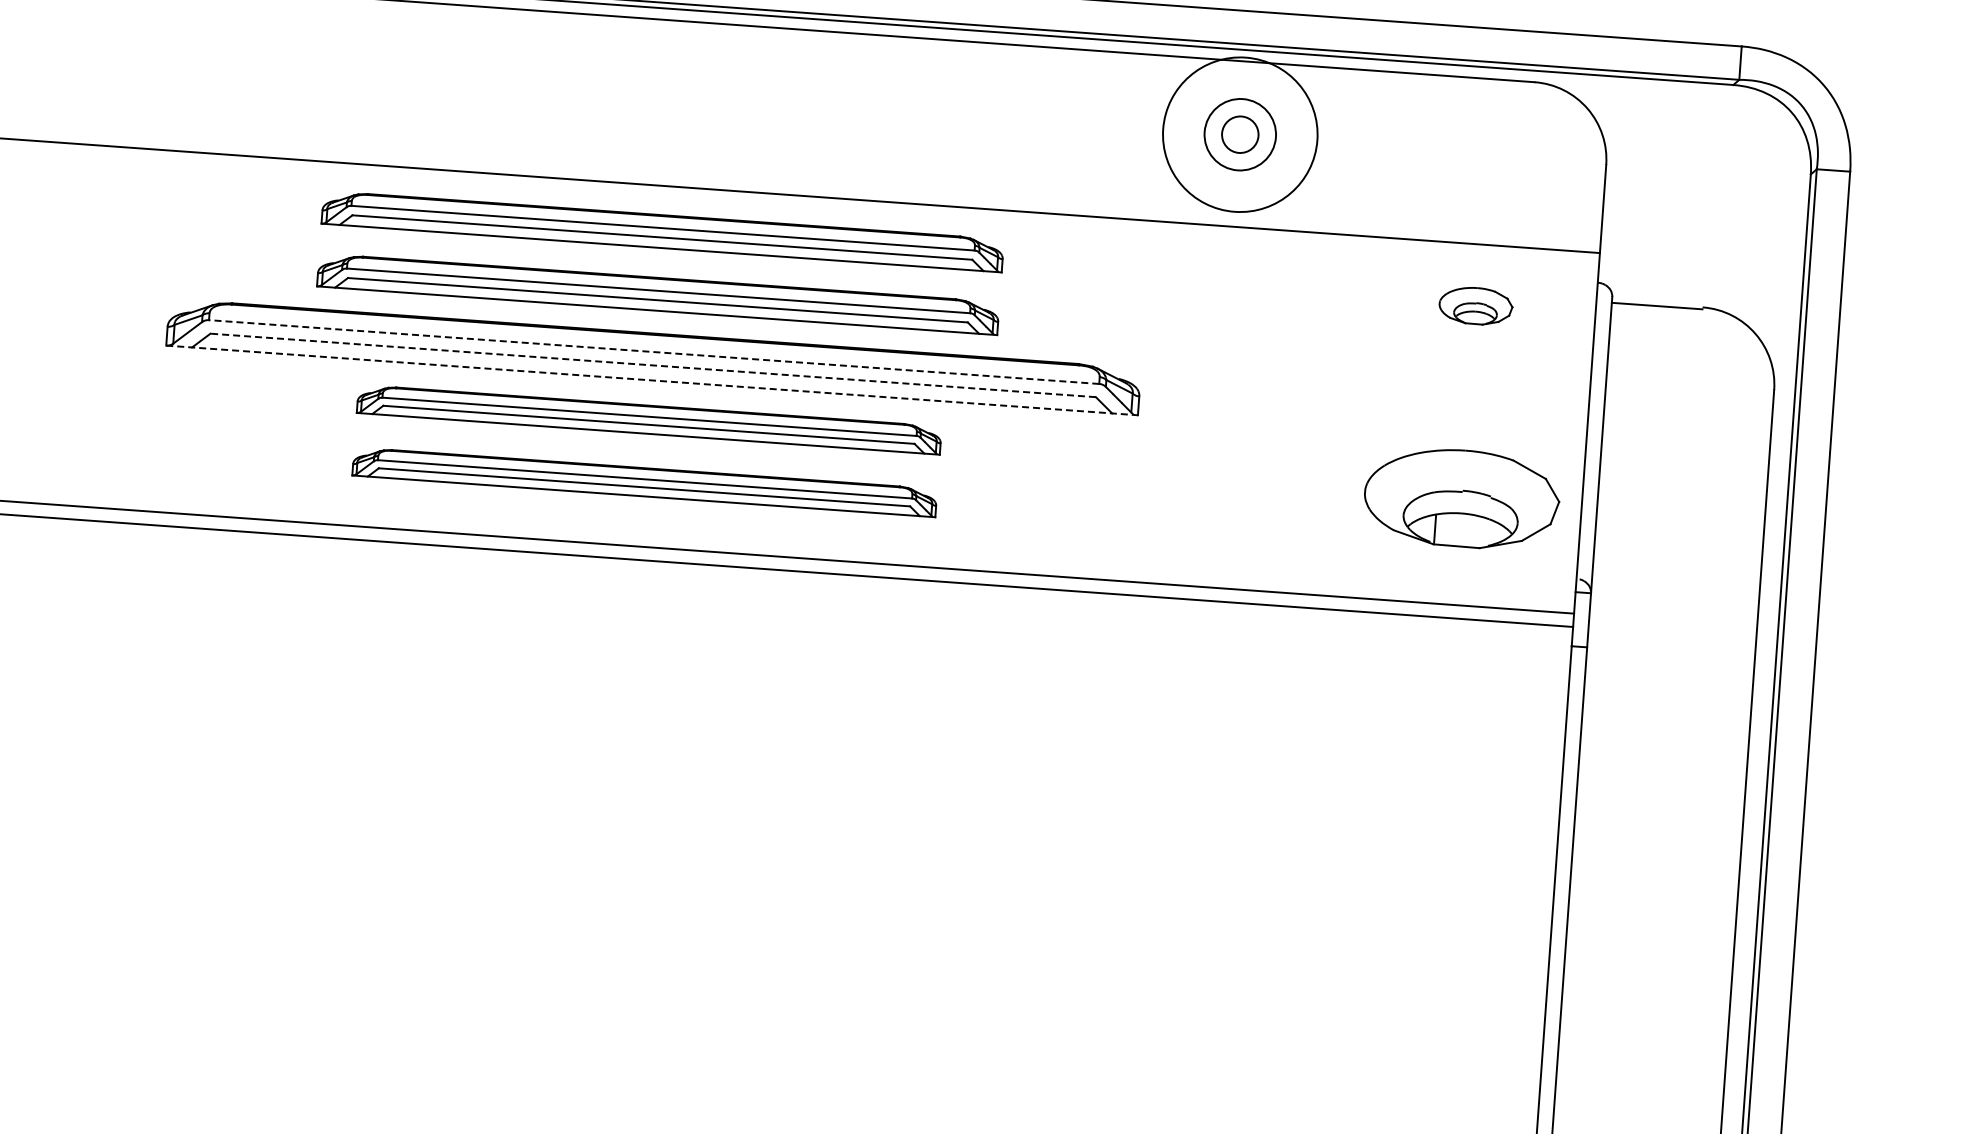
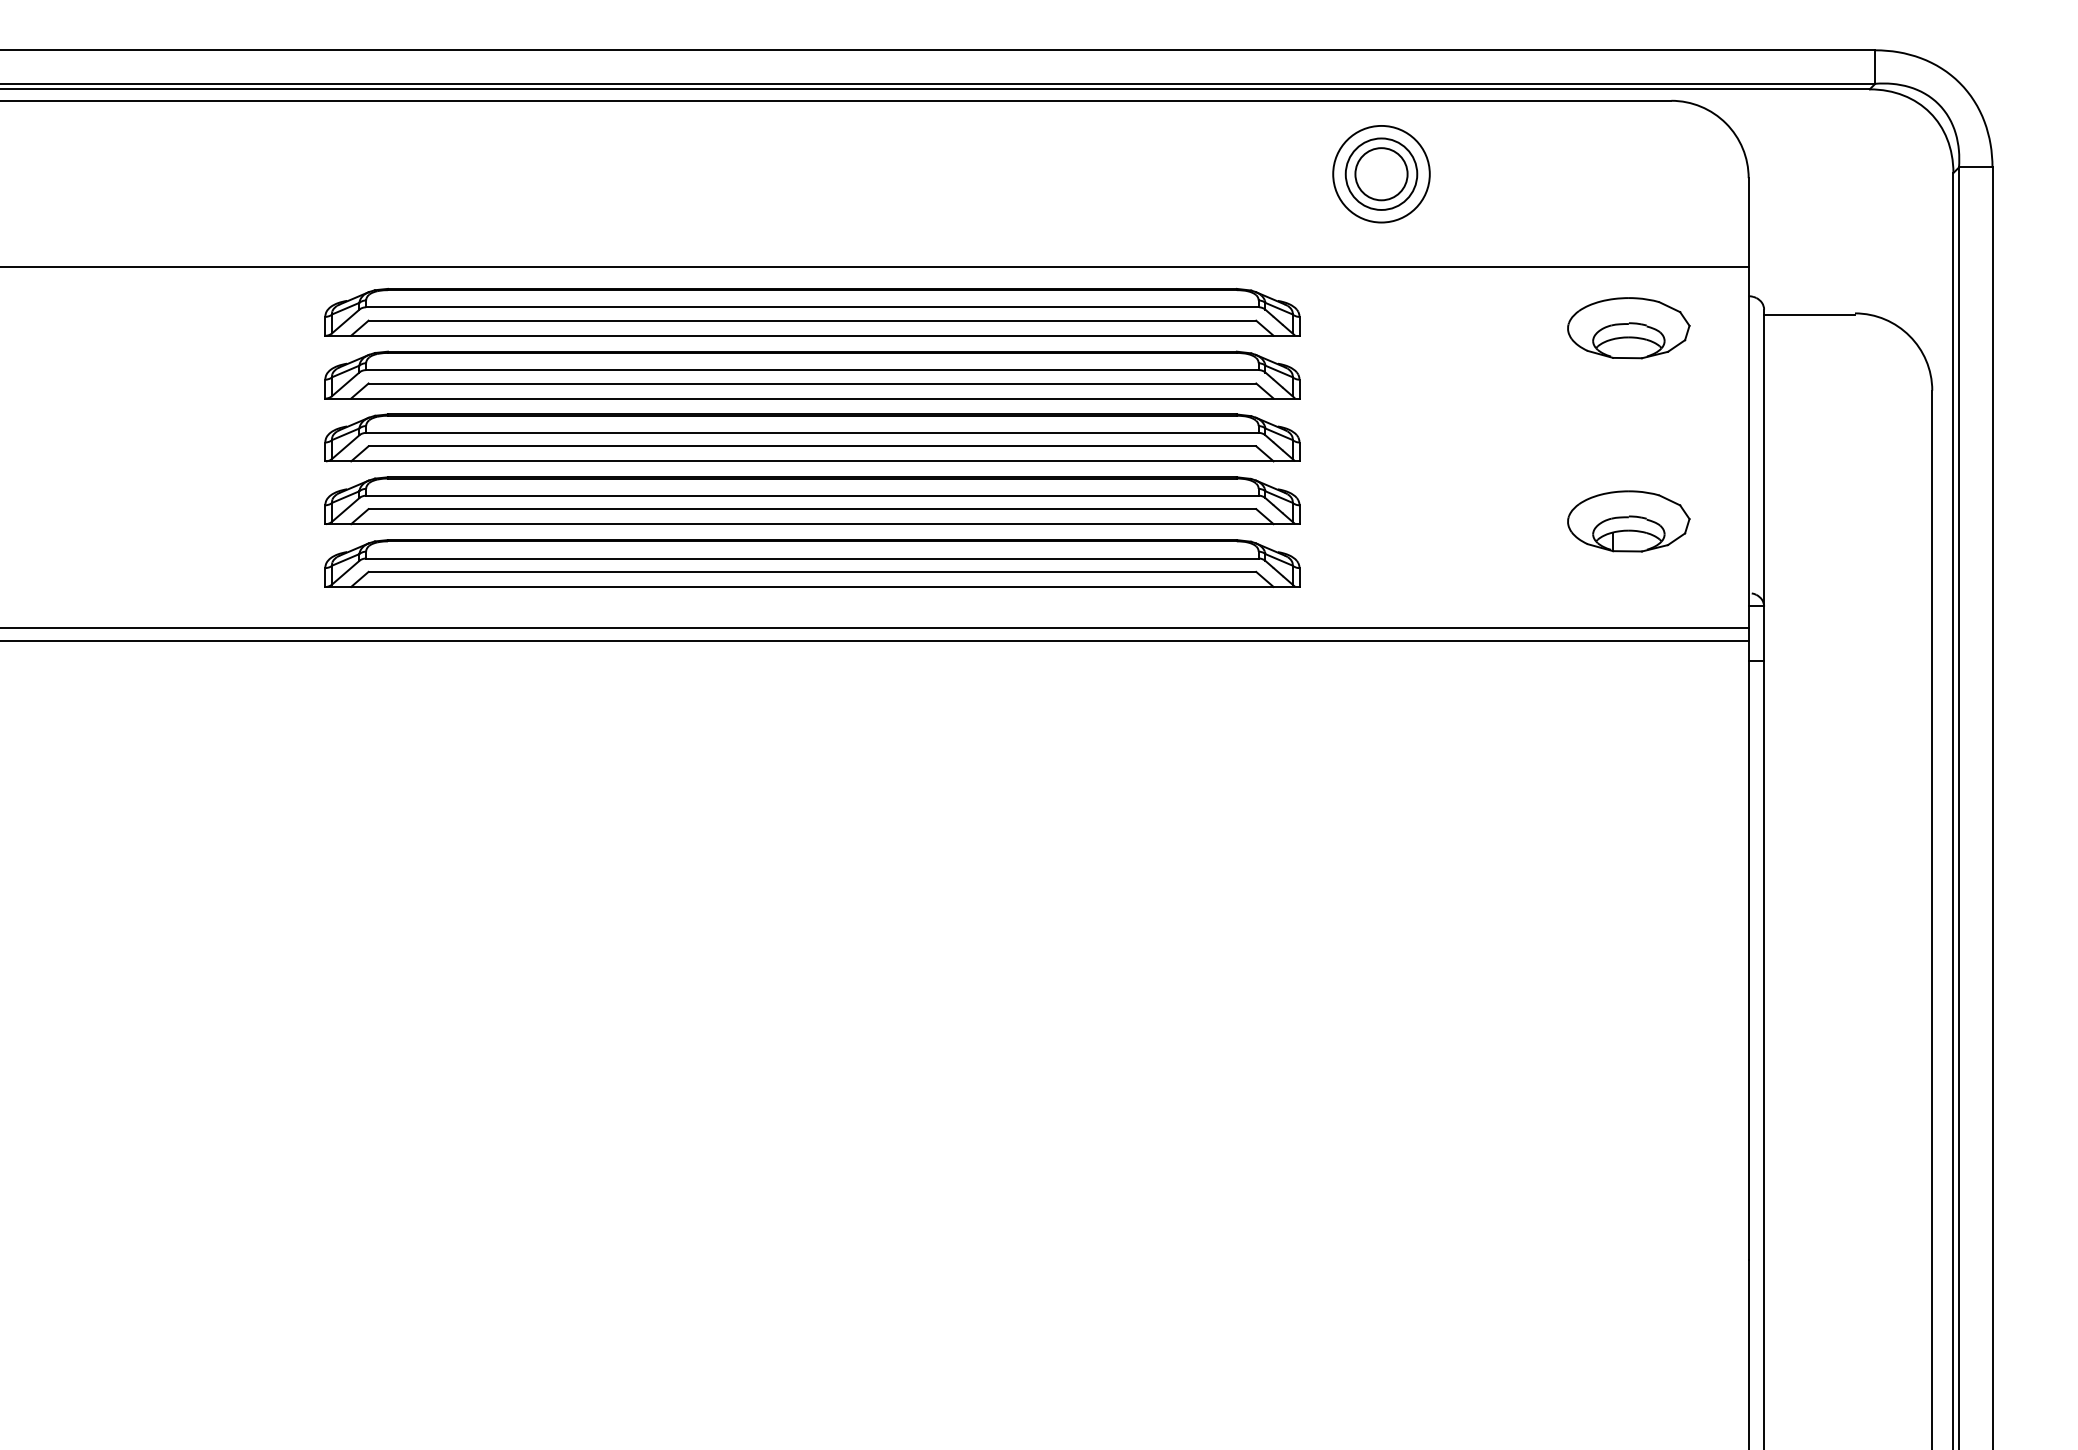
circle: (1240, 134) -> (1381, 173), size x0.62
circle: (1240, 135) -> (1381, 174), size x1.43
part: (662, 230) -> (812, 311), size x1.43
part: (658, 293) -> (812, 374), size x1.43
part: (1475, 306) -> (1628, 328), size x1.67
line: (653, 351) -> (811, 432), dashed -> solid
line: (653, 365) -> (812, 446), dashed -> solid
line: (652, 380) -> (812, 461), dashed -> solid
part: (649, 419) -> (812, 500), size x1.67
part: (644, 482) -> (812, 563), size x1.67
part: (1461, 498) -> (1628, 521), size x0.62

